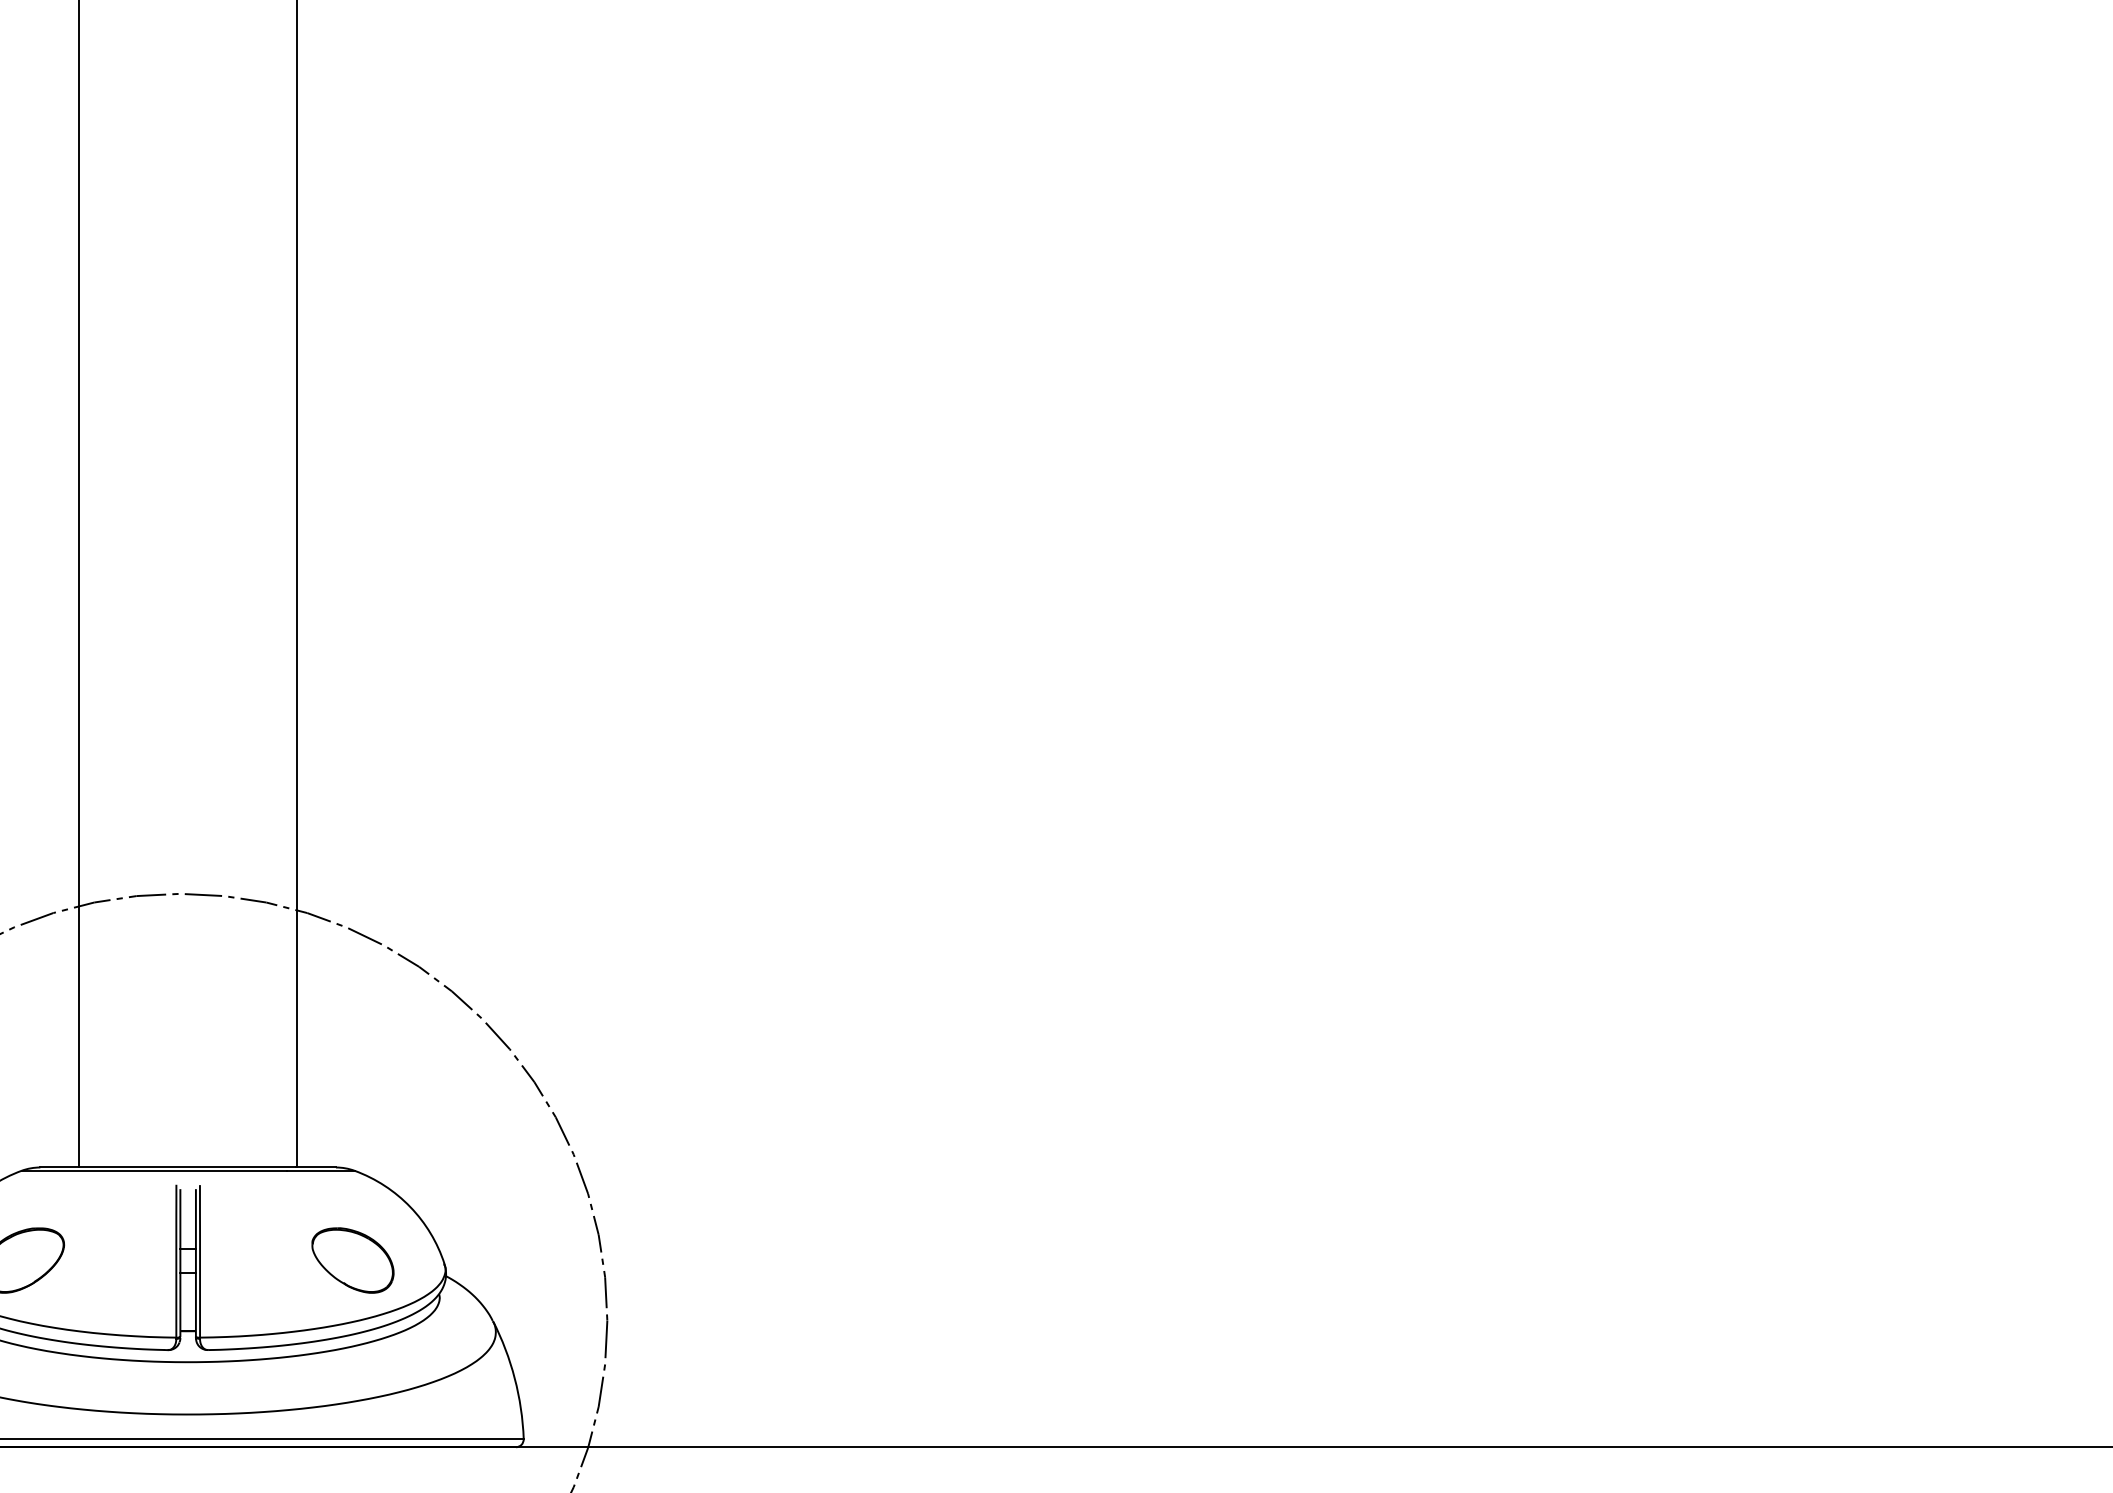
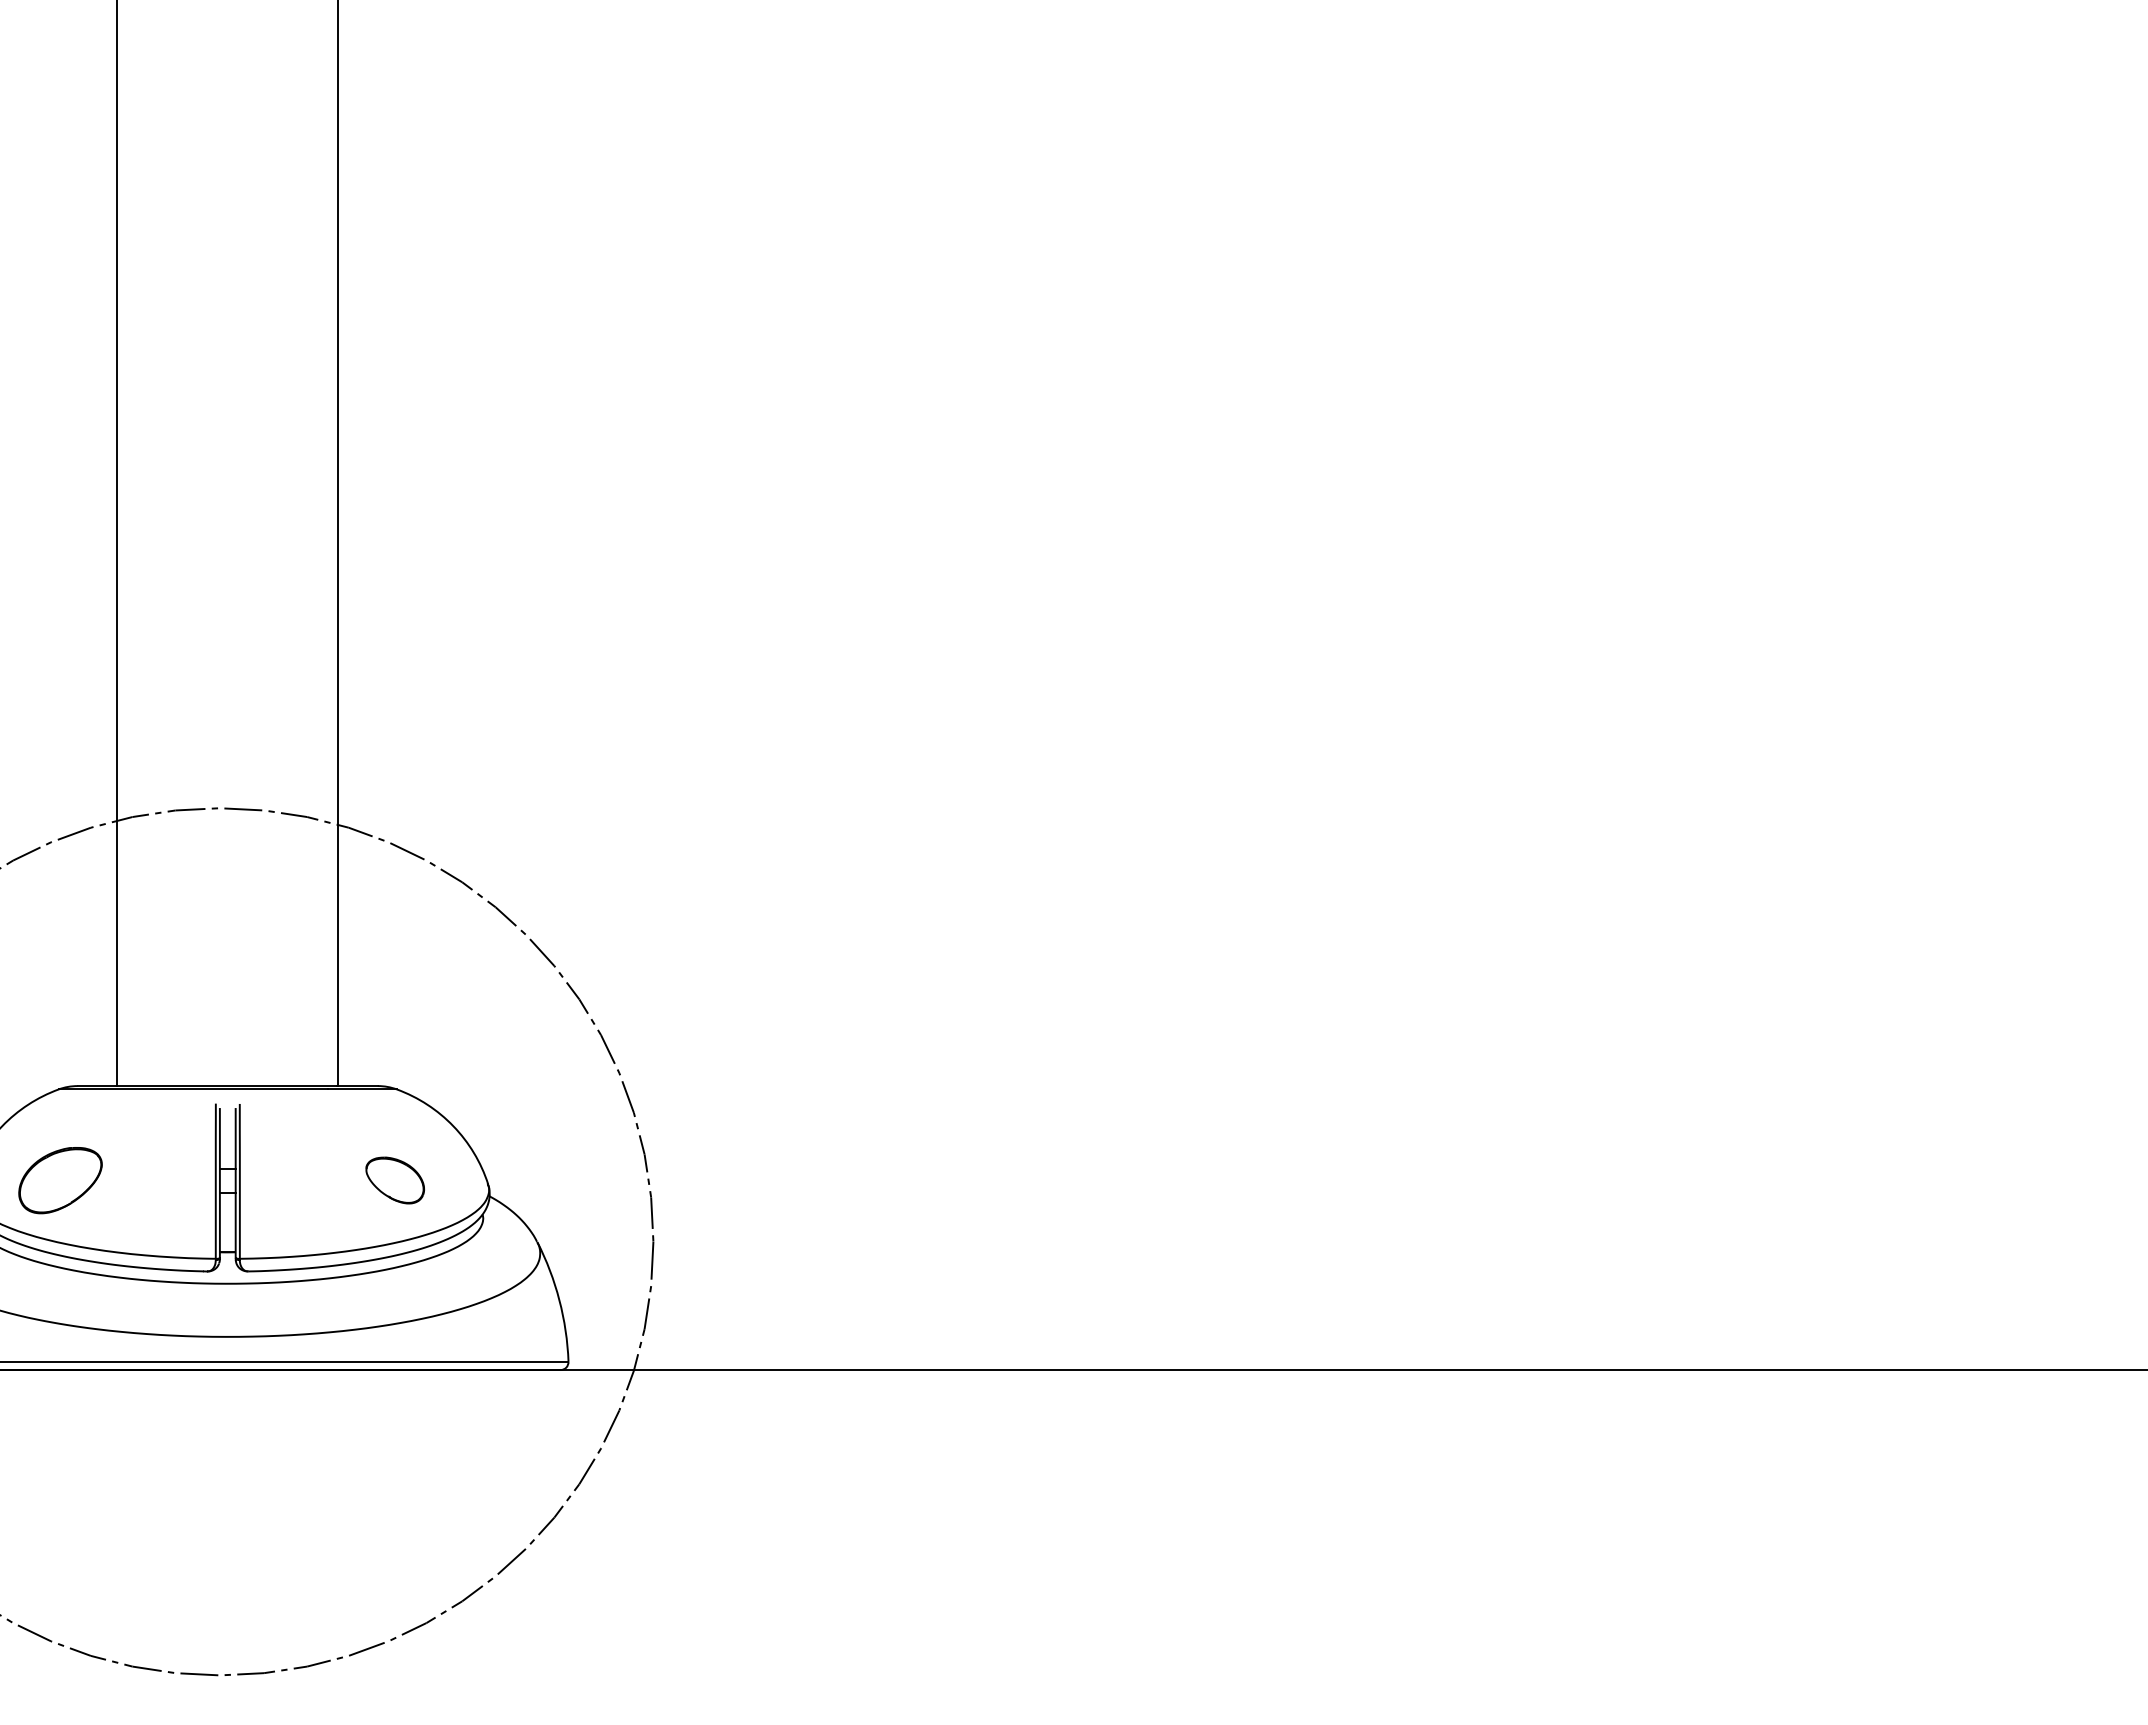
part: (353, 1260) -> (395, 1180), size x0.7

